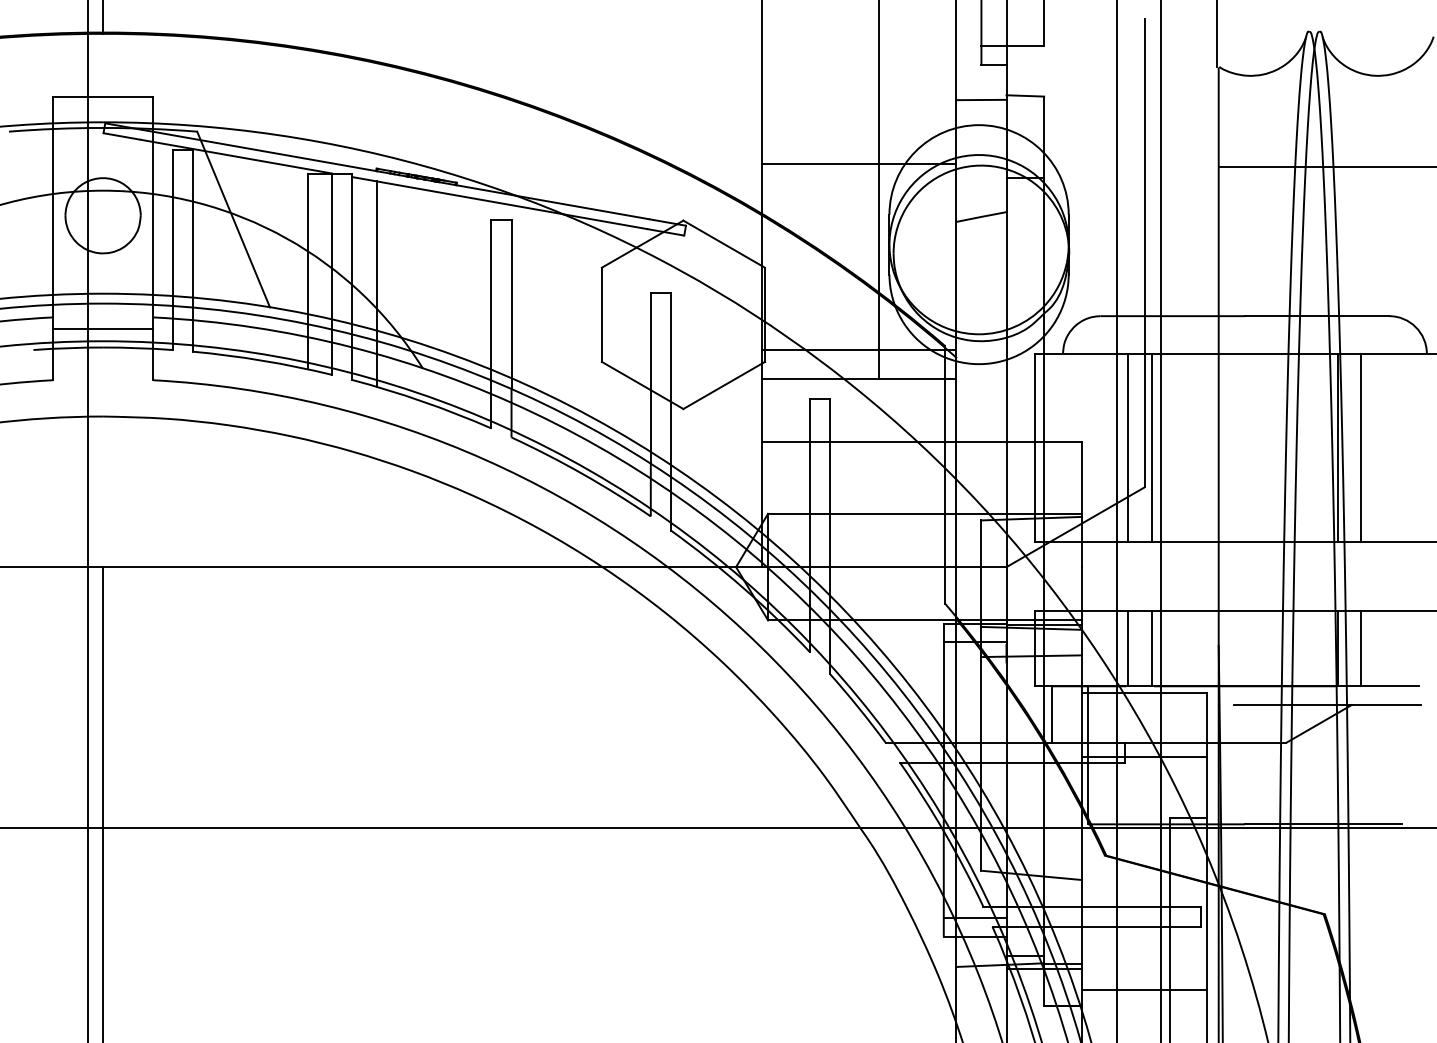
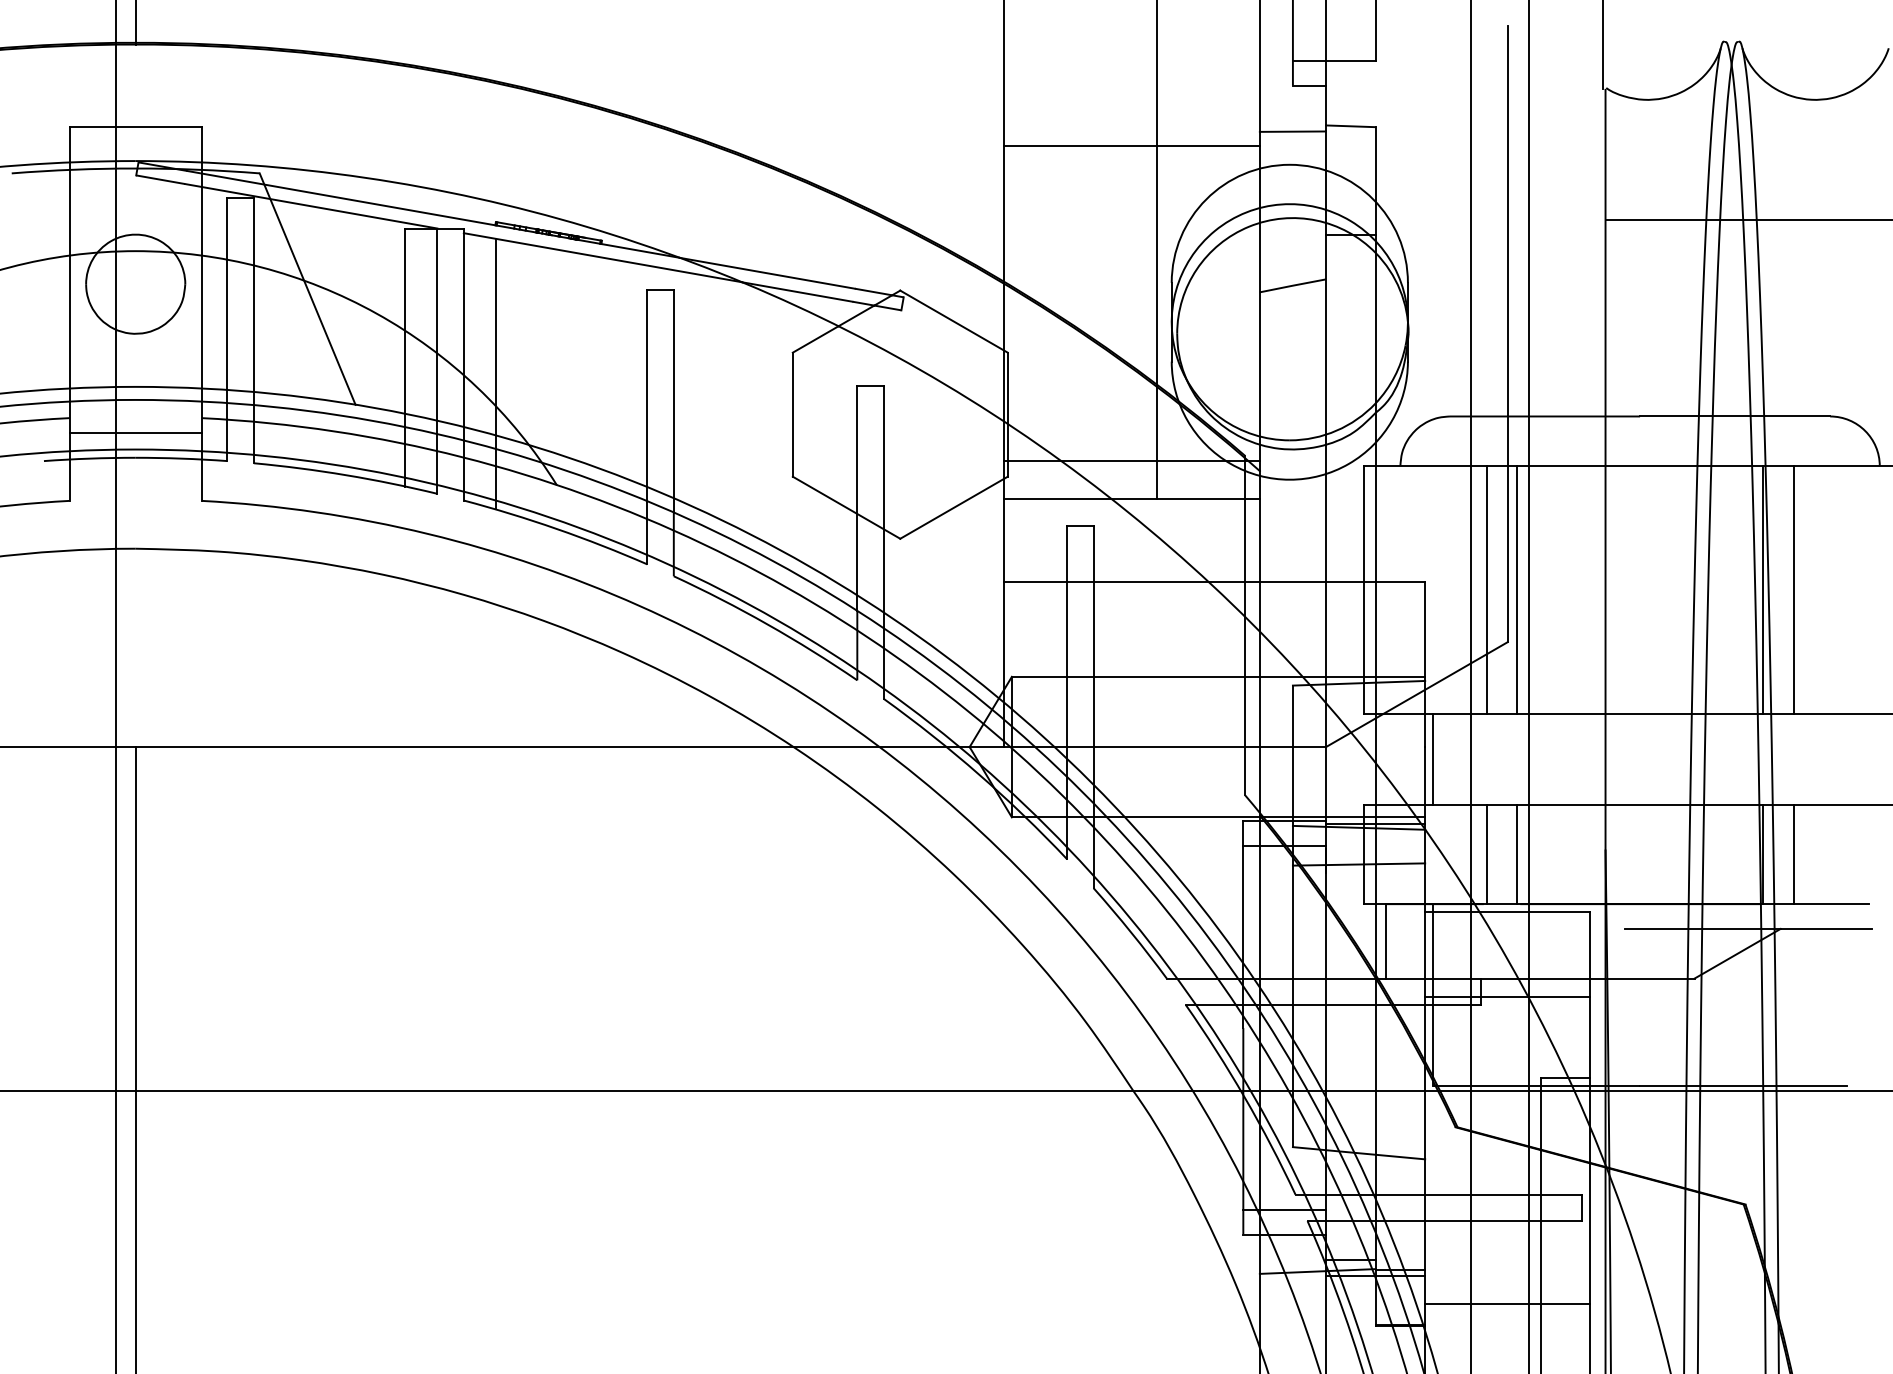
line: (858, 163) -> (1131, 146), moved
line: (1088, 576) -> (1433, 759), added

